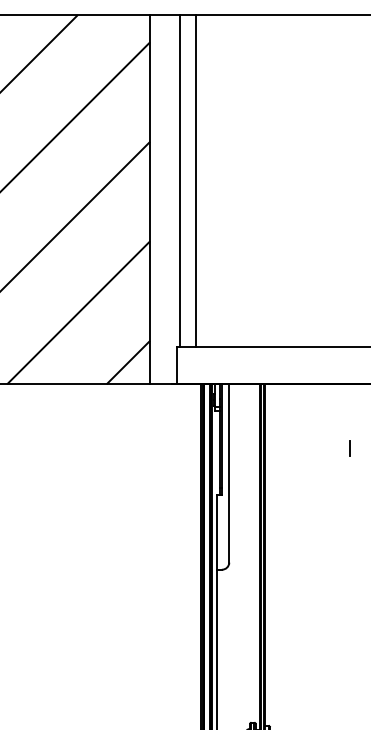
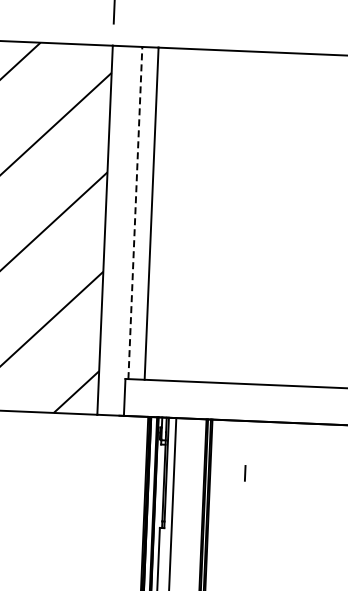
line: (179, 180) -> (135, 212), solid -> dashed
line: (349, 448) -> (244, 473), moved

